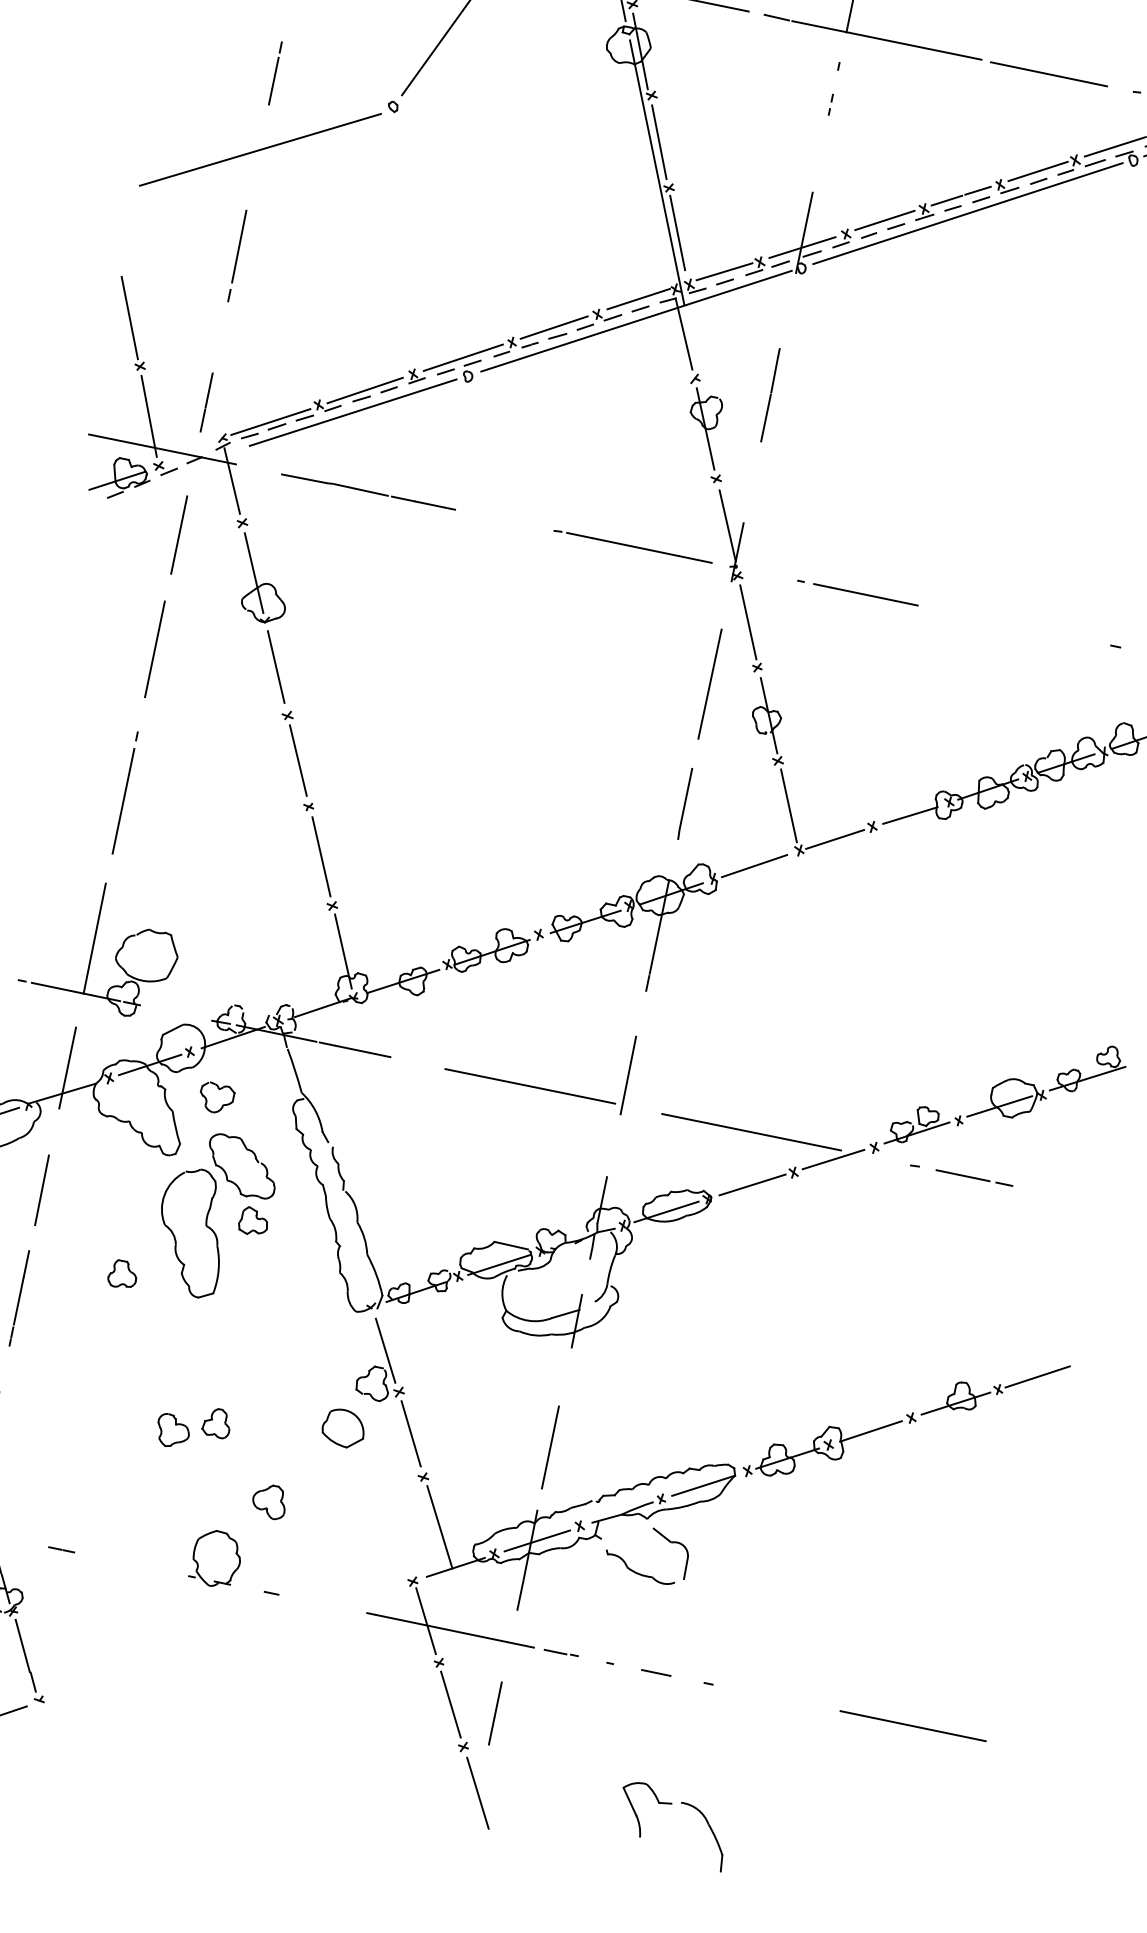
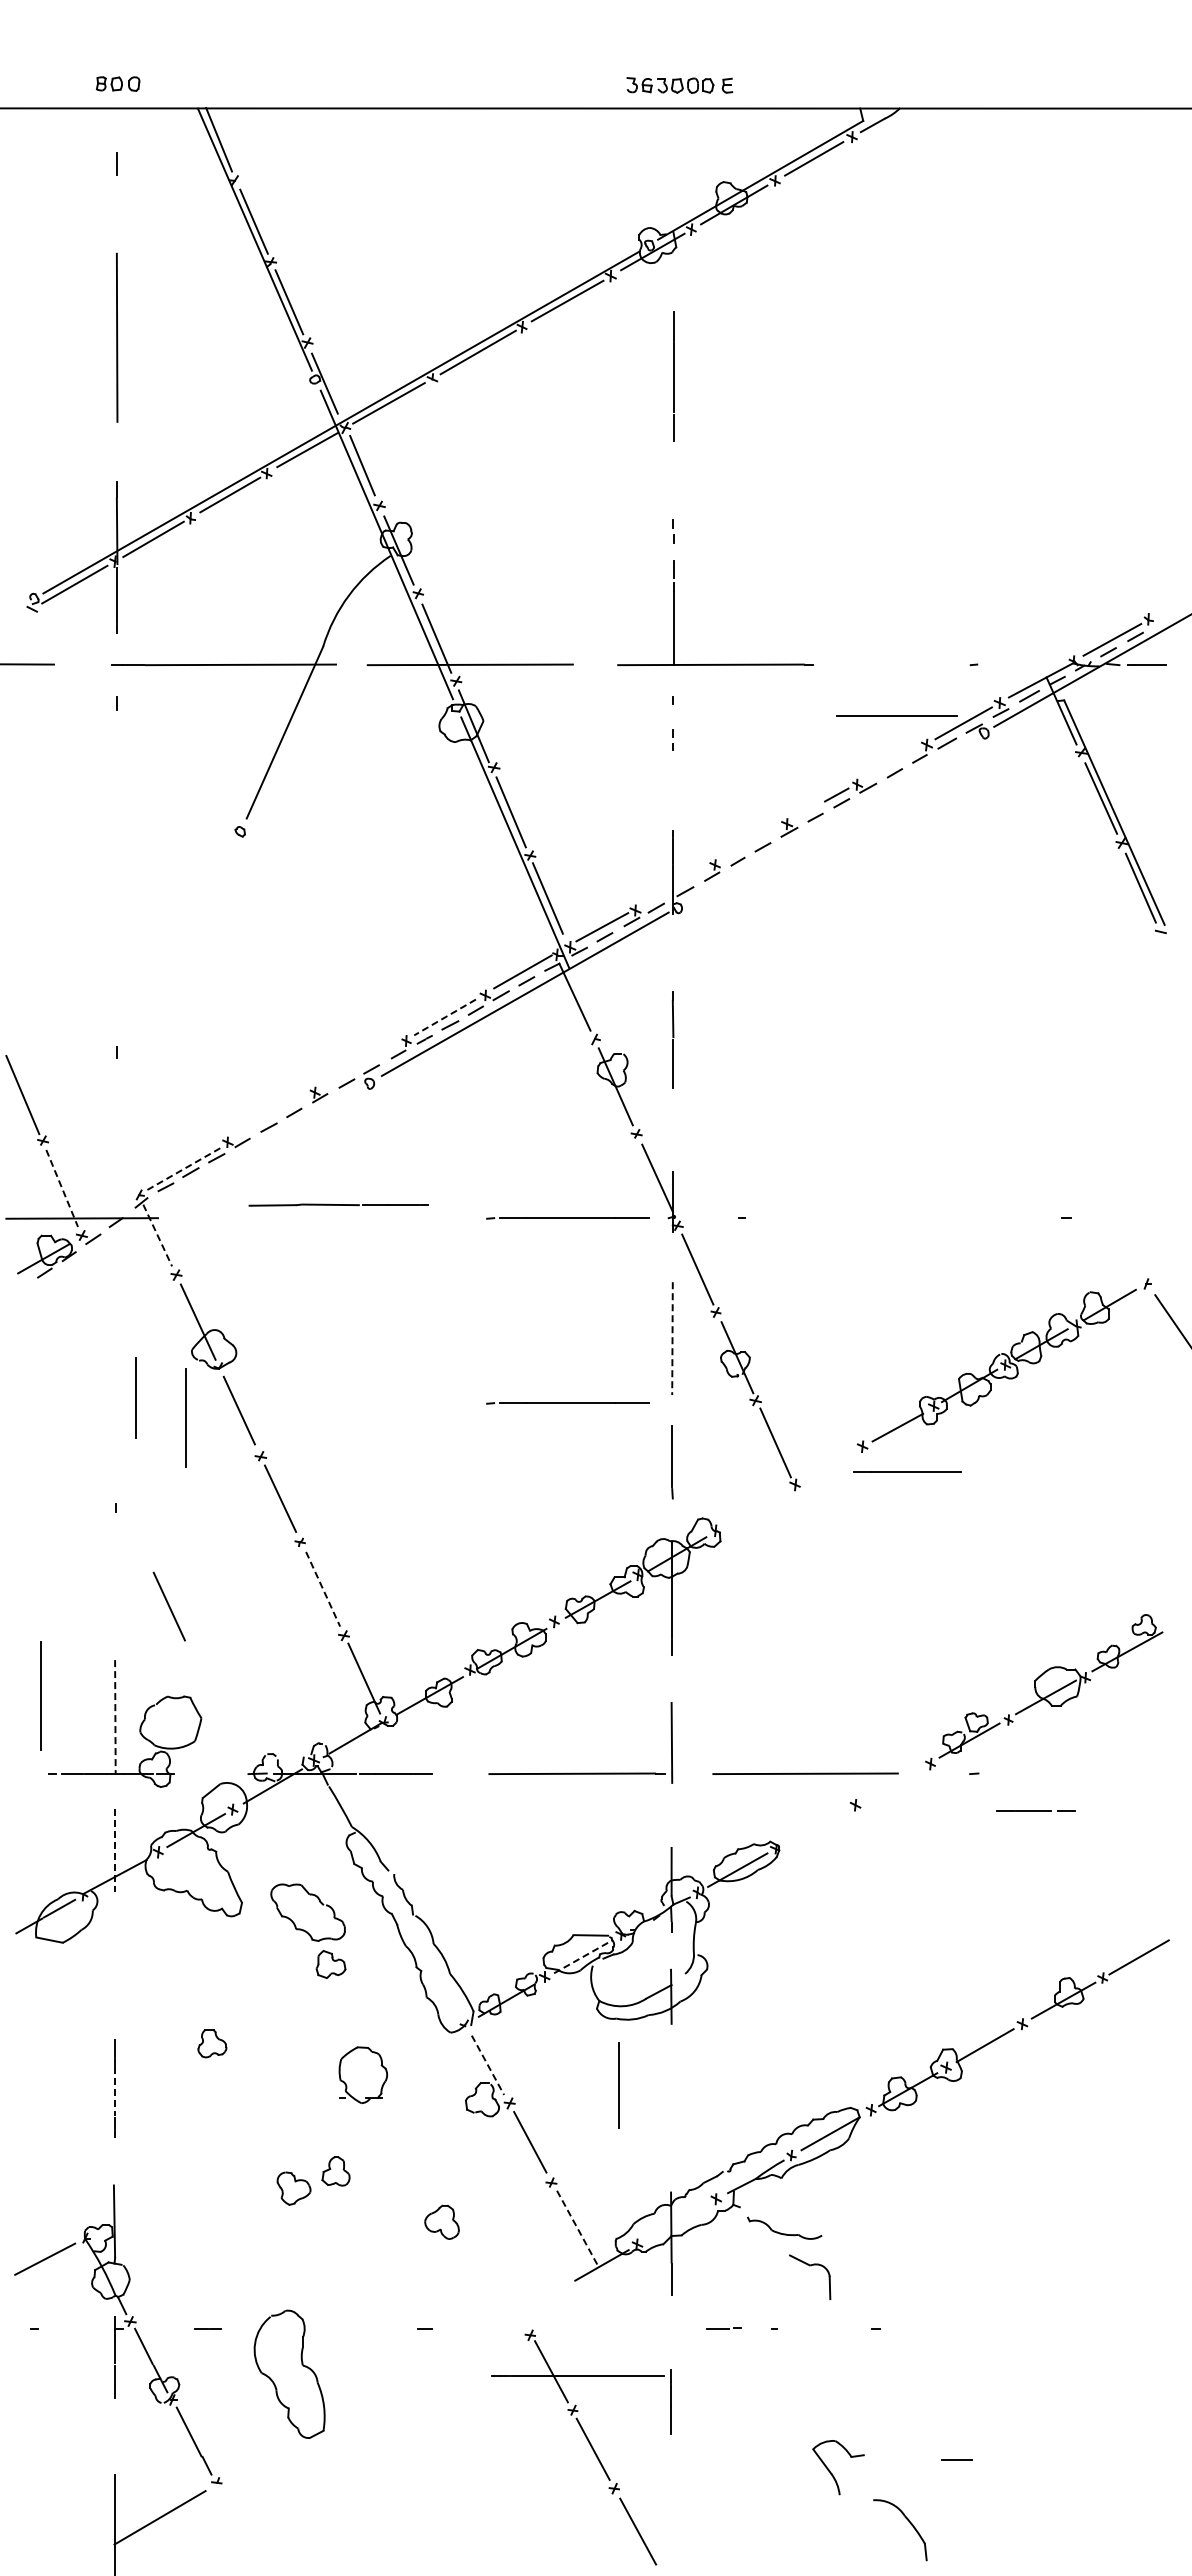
line: (776, 17) -> (601, 664), removed
line: (275, 72) -> (116, 822), removed
line: (1048, 73) -> (896, 715), moved
line: (260, 149) -> (117, 901), removed
line: (1037, 171) -> (891, 763), removed
line: (946, 200) -> (807, 811), removed
line: (968, 213) -> (831, 819), removed
line: (884, 220) -> (750, 843), removed
line: (239, 246) -> (116, 1001), removed
line: (802, 247) -> (674, 887), removed
line: (554, 327) -> (445, 1017), solid -> dashed
line: (462, 357) -> (360, 1065), removed
line: (364, 390) -> (270, 1118), removed
line: (206, 401) -> (115, 1162), removed
line: (352, 412) -> (262, 1142), removed
line: (149, 416) -> (62, 1188), solid -> dashed
line: (270, 422) -> (183, 1169), solid -> dashed
line: (232, 481) -> (157, 1235), solid -> dashed
line: (368, 491) -> (338, 1204), moved
line: (178, 534) -> (135, 1397), moved
line: (865, 594) -> (907, 1471), moved
line: (154, 648) -> (185, 1417), moved
line: (709, 685) -> (672, 1339), solid -> dashed
line: (595, 725) -> (567, 1403), added
line: (123, 800) -> (40, 1695), moved
line: (834, 839) -> (827, 1466), removed
line: (168, 842) -> (168, 1606), added
line: (321, 857) -> (323, 1589), solid -> dashed
line: (754, 865) -> (753, 1509), removed
line: (94, 938) -> (115, 1716), solid -> dashed
line: (68, 1068) -> (115, 1850), solid -> dashed
part: (216, 1097) -> (268, 1849), removed
line: (832, 1158) -> (891, 1783), removed
line: (974, 1178) -> (1035, 1810), moved
line: (751, 1184) -> (816, 1825), removed
line: (41, 1189) -> (114, 1976), removed
part: (191, 1231) -> (289, 2373), moved
line: (499, 1264) -> (583, 1956), solid -> dashed
line: (18, 1301) -> (114, 2091), solid -> dashed
line: (385, 1350) -> (487, 2065), solid -> dashed
part: (343, 1428) -> (462, 2150), removed
line: (549, 1447) -> (618, 2085), moved
part: (269, 1500) -> (441, 2221), moved
line: (439, 1526) -> (577, 2228), solid -> dashed
line: (536, 1540) -> (676, 2222), removed
part: (671, 1543) -> (810, 2266), moved
part: (215, 1558) -> (362, 2074), moved
line: (655, 1672) -> (956, 2459), moved
part: (446, 1695) -> (587, 2441), moved
line: (912, 1725) -> (1086, 2328), removed
part: (711, 1832) -> (909, 2523), moved

